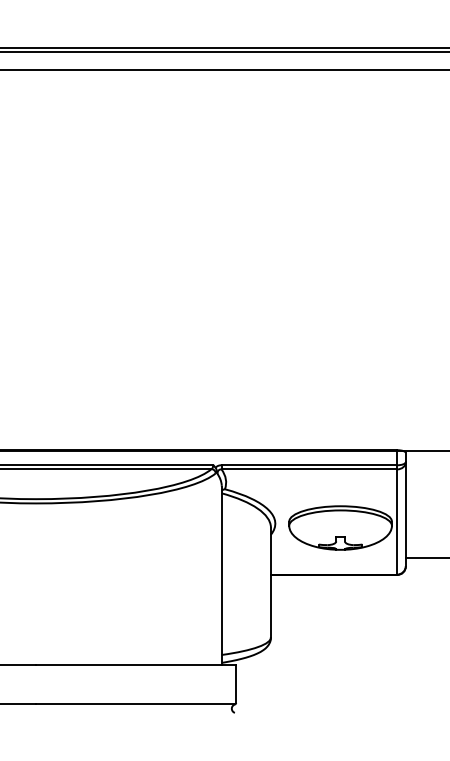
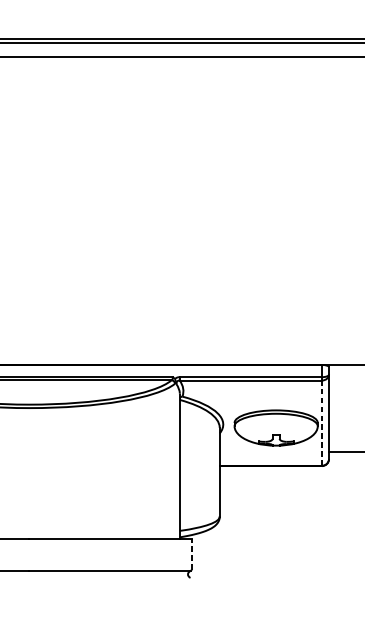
line: (397, 522) -> (322, 423), solid -> dashed
line: (236, 684) -> (191, 554), solid -> dashed

